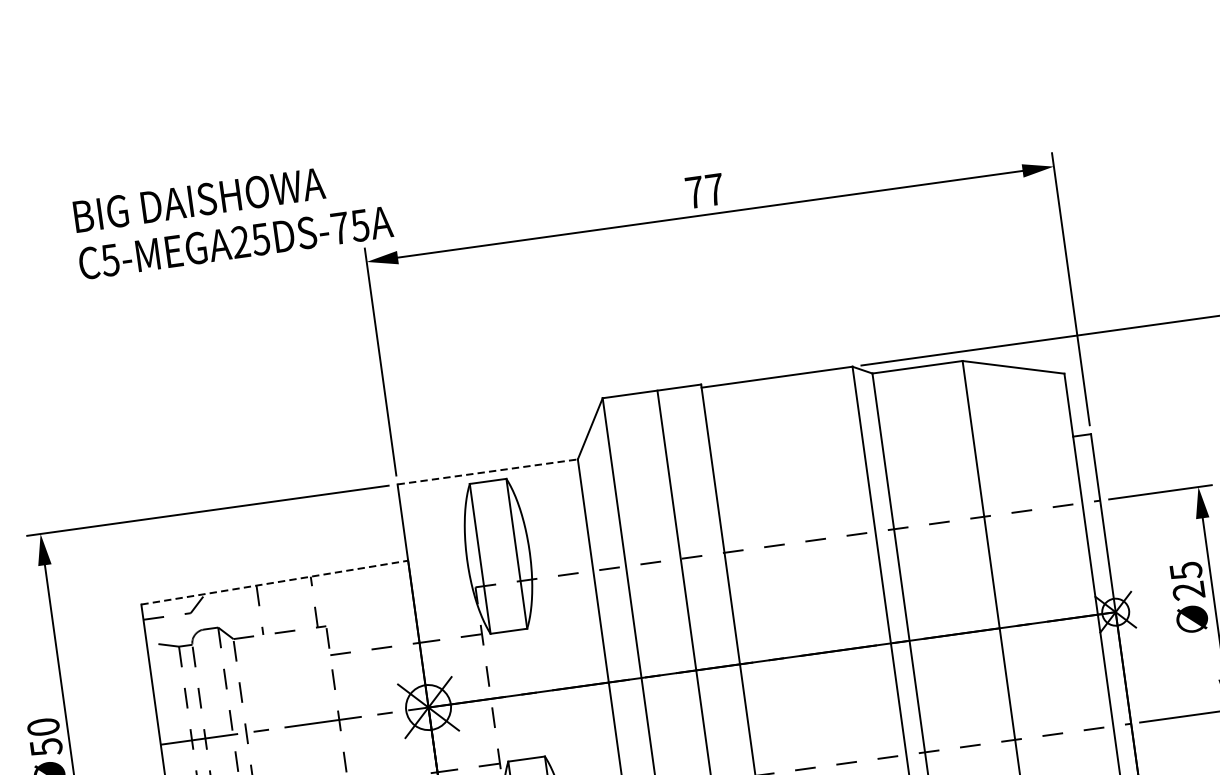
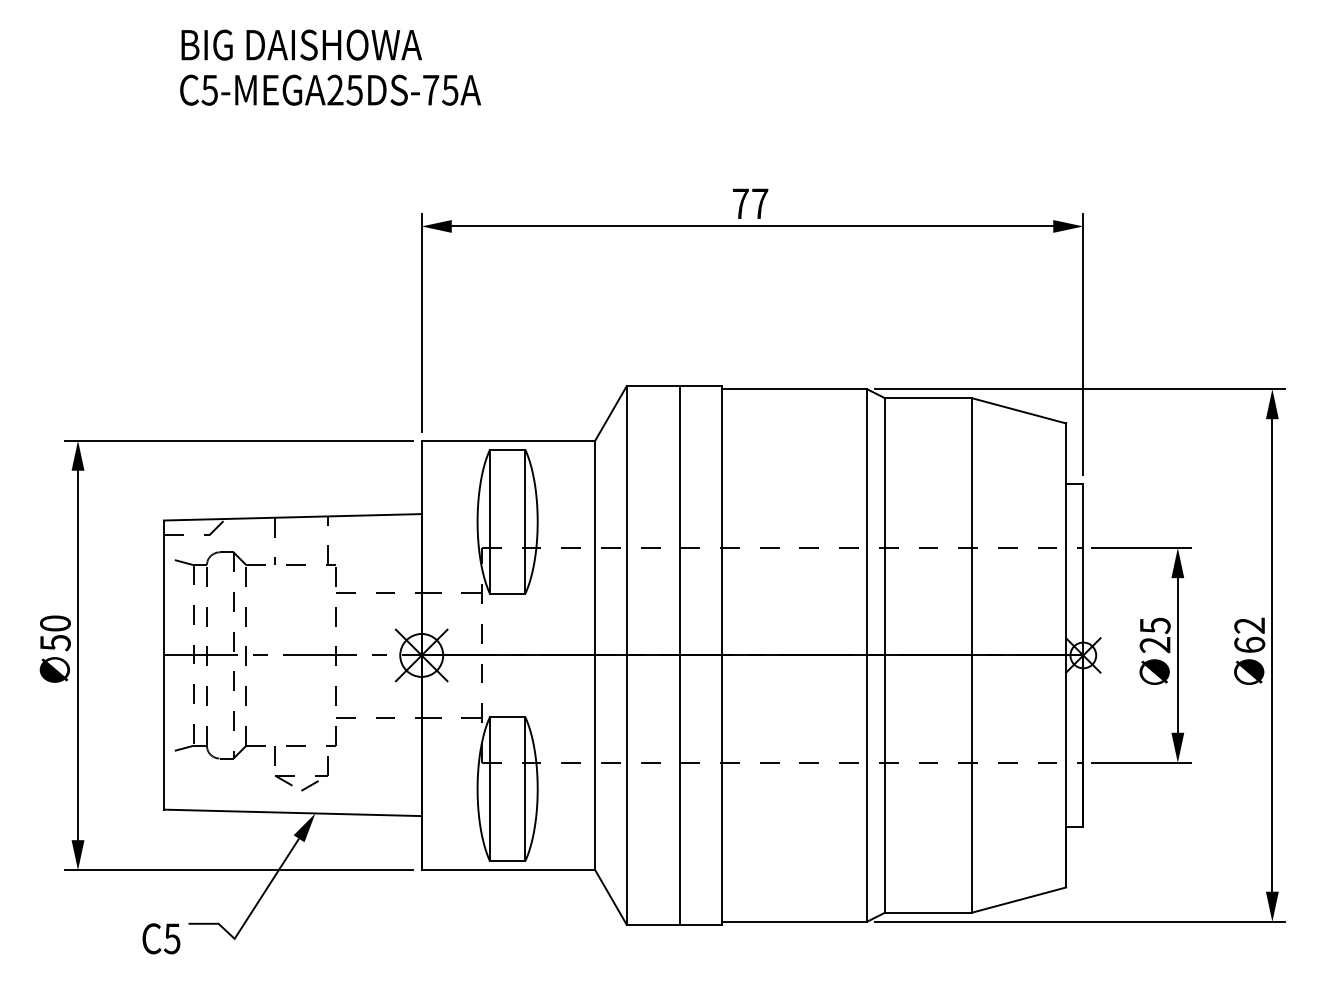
text: (232, 219) -> (330, 67), moved
line: (487, 471) -> (508, 440), dashed -> solid
line: (274, 582) -> (292, 517), dashed -> solid

